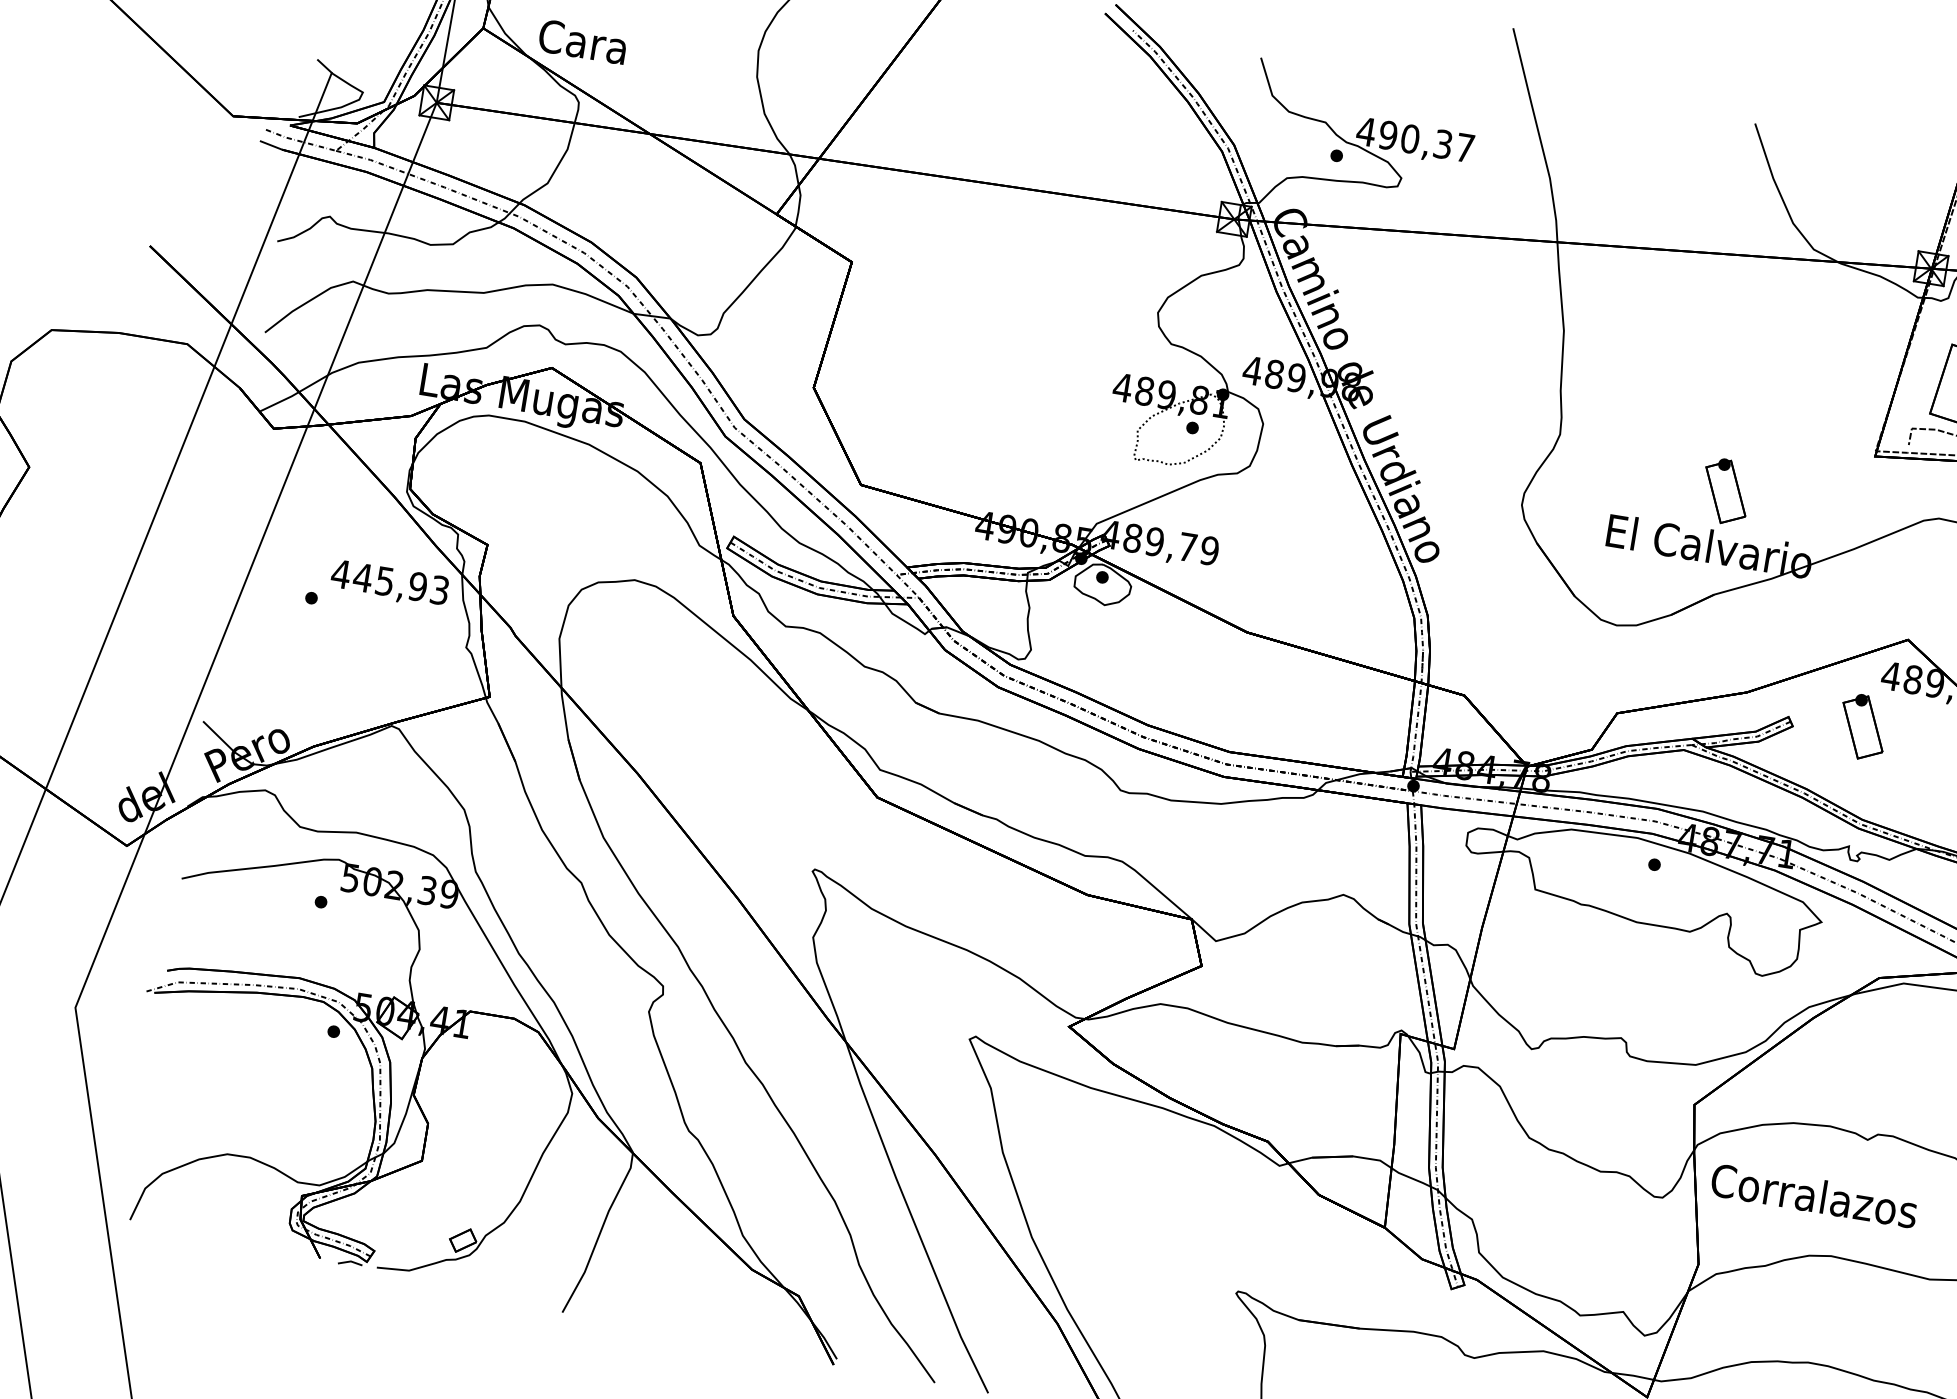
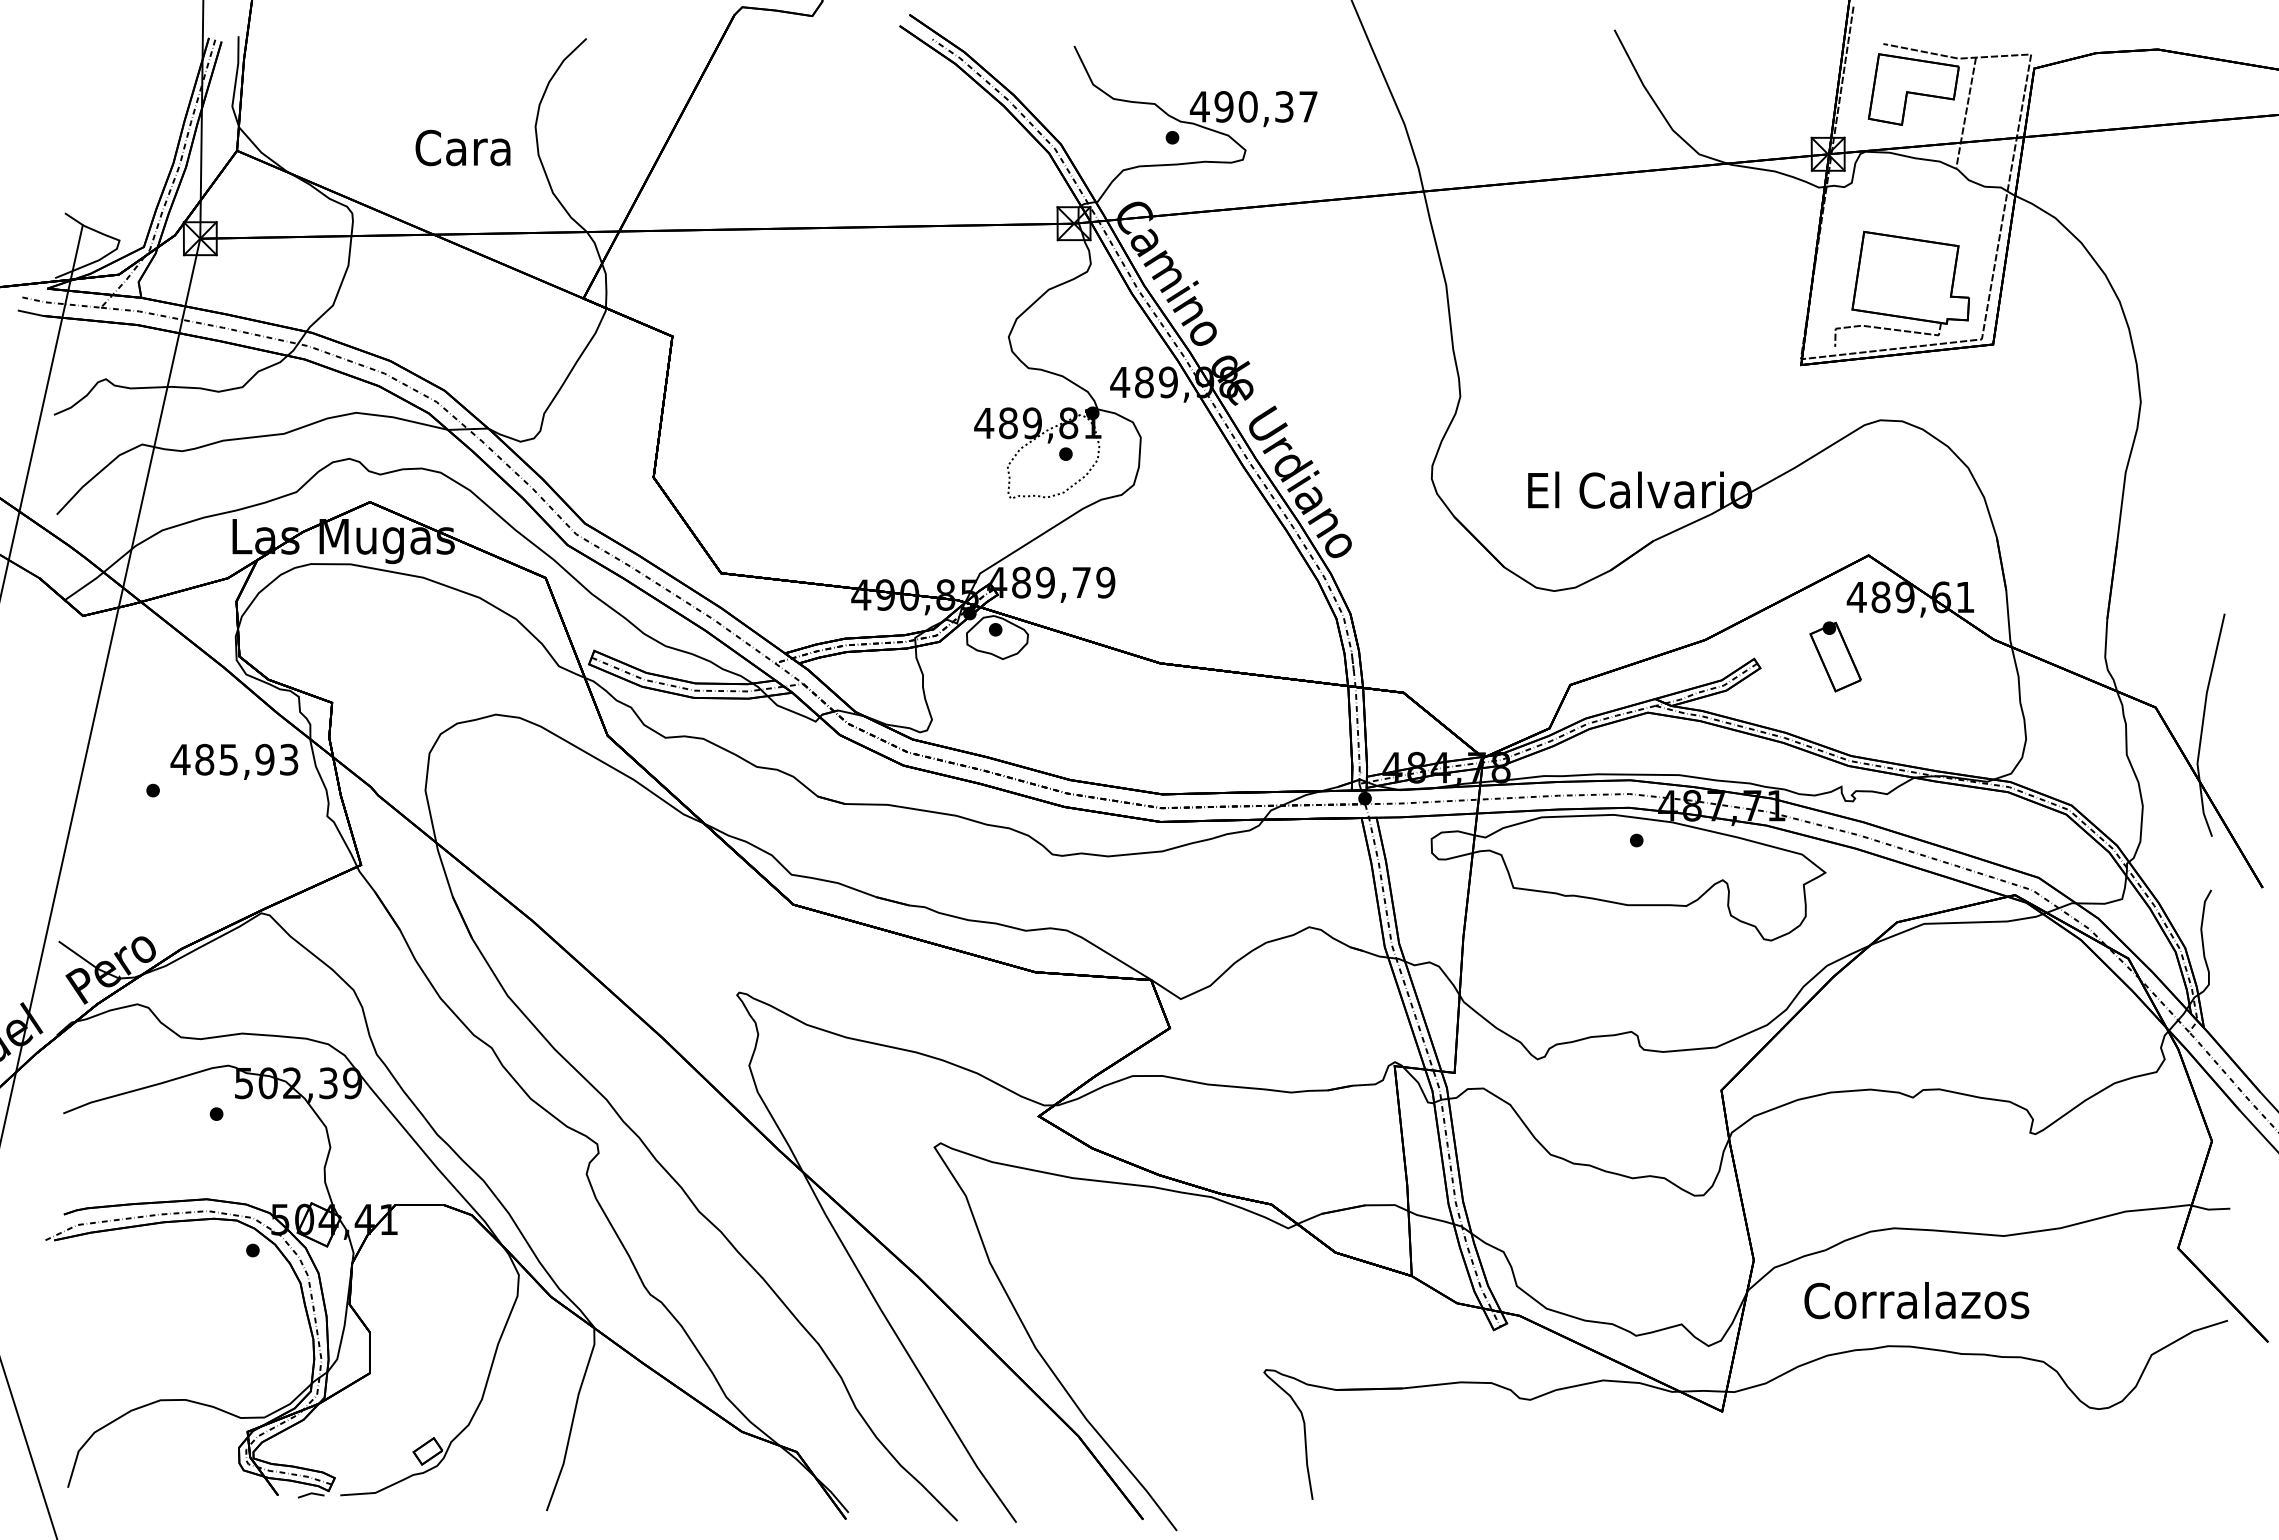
text: (582, 41) -> (462, 147), moved
part: (1725, 491) -> (1647, 428), removed
text: (362, 577) -> (204, 759), 445,93 -> 485,93
text: (1814, 1195) -> (1916, 1300), moved

